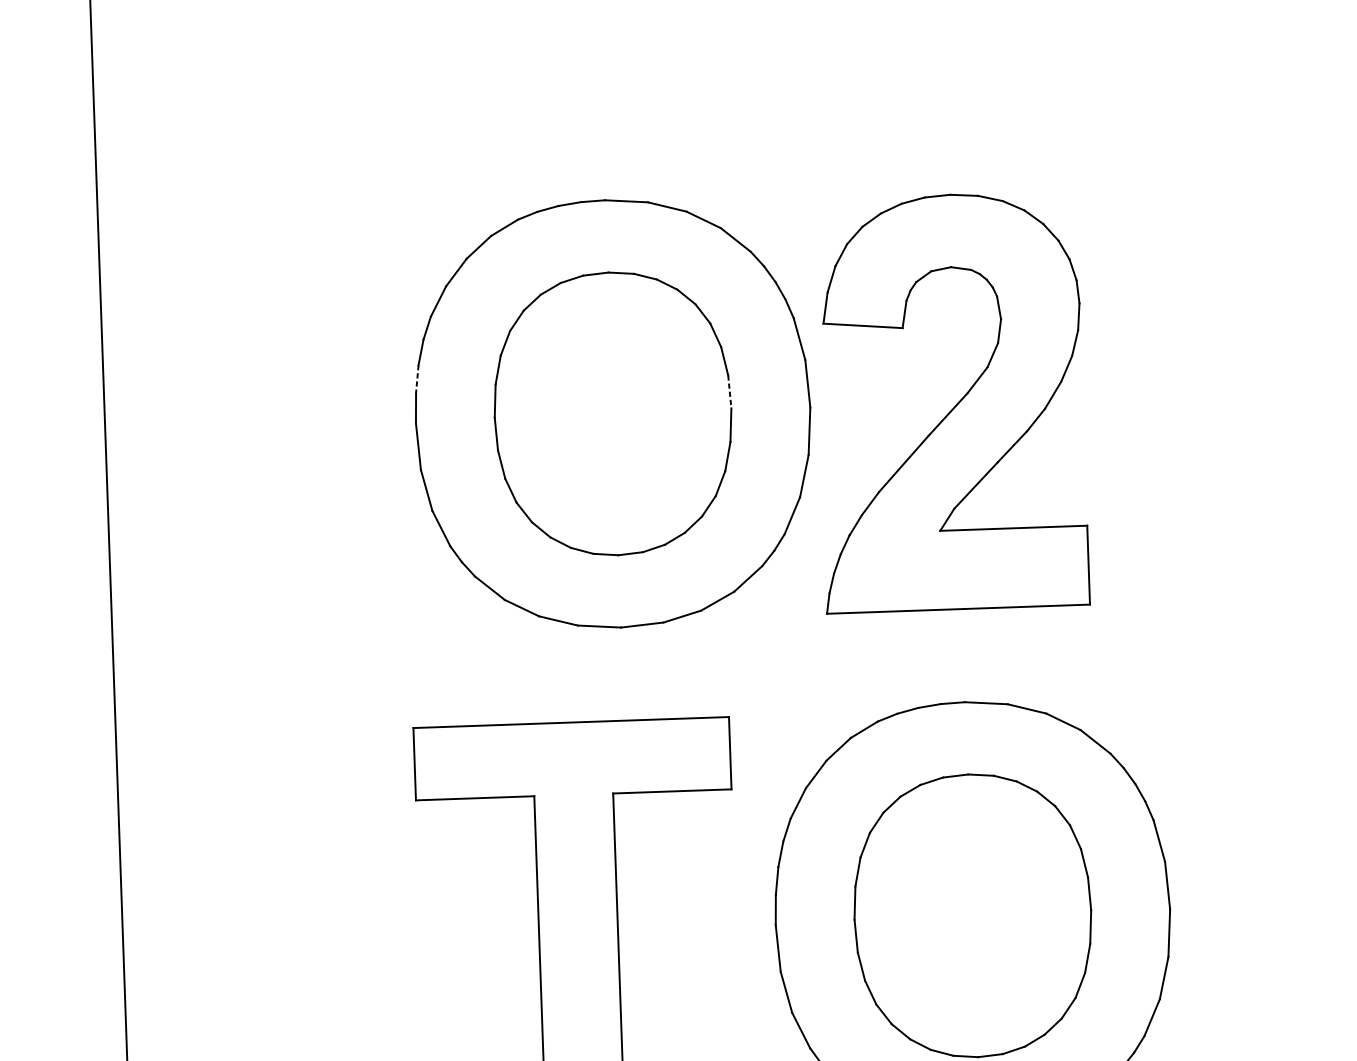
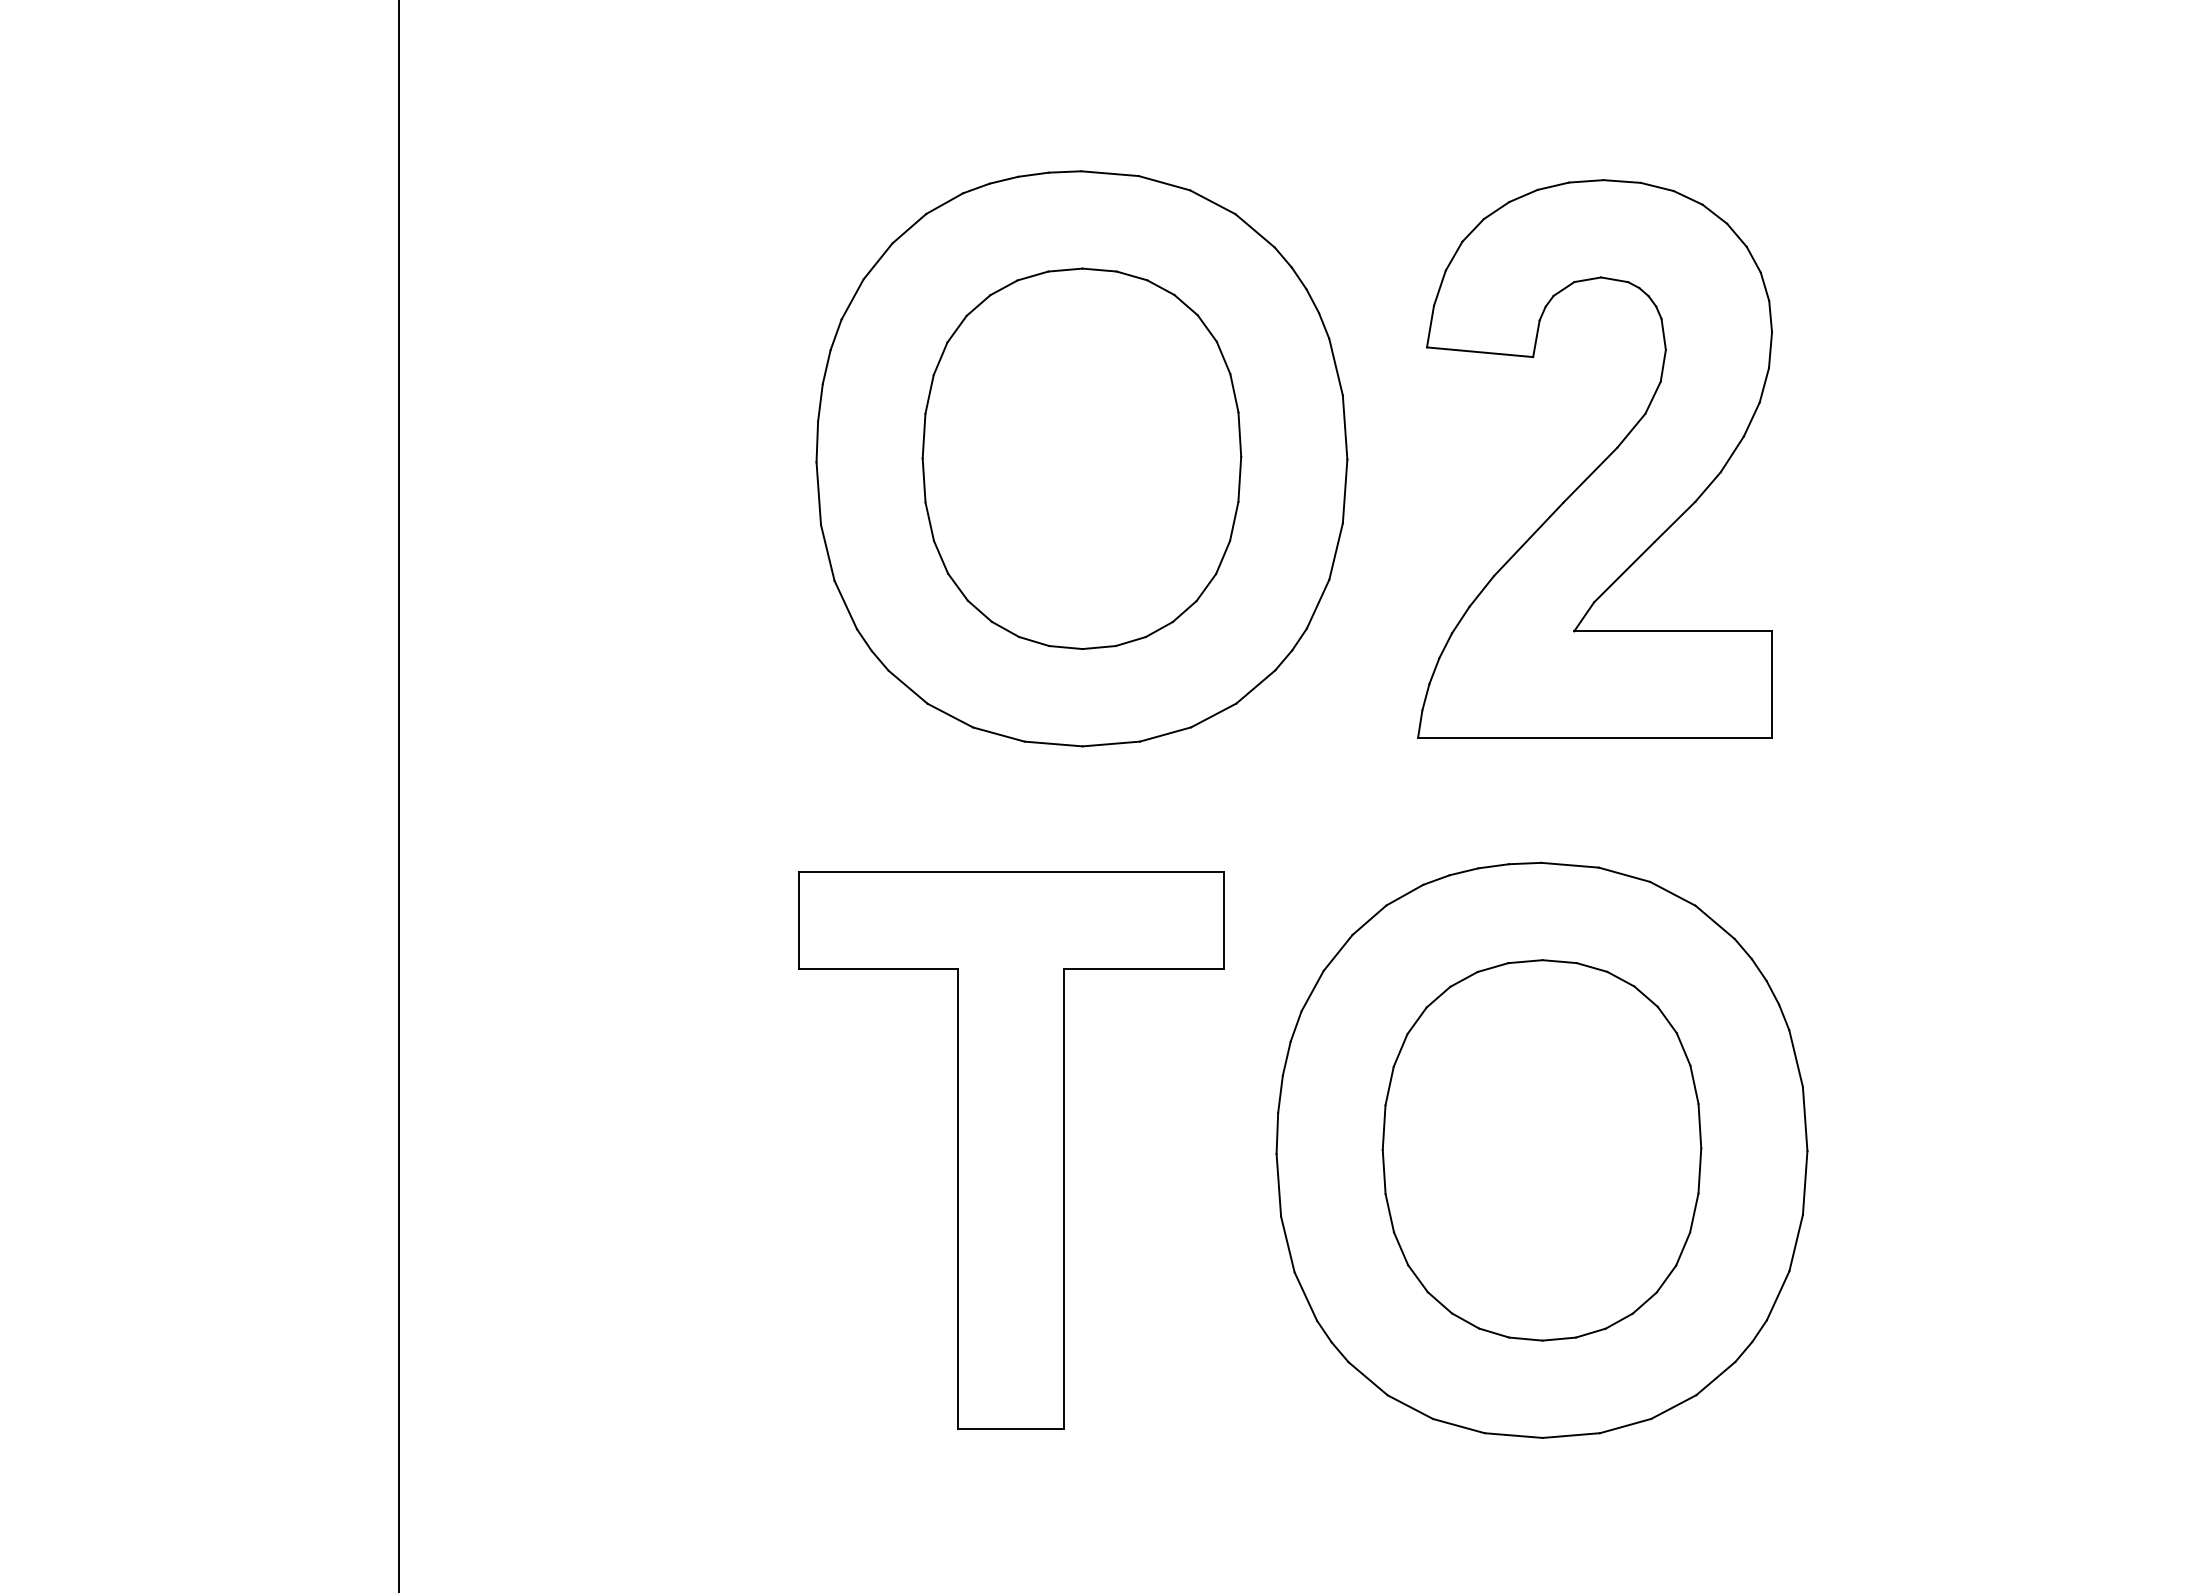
line: (417, 378) -> (820, 402), dashed -> solid
line: (729, 392) -> (1239, 435), dashed -> solid
part: (955, 405) -> (1600, 463), moved

